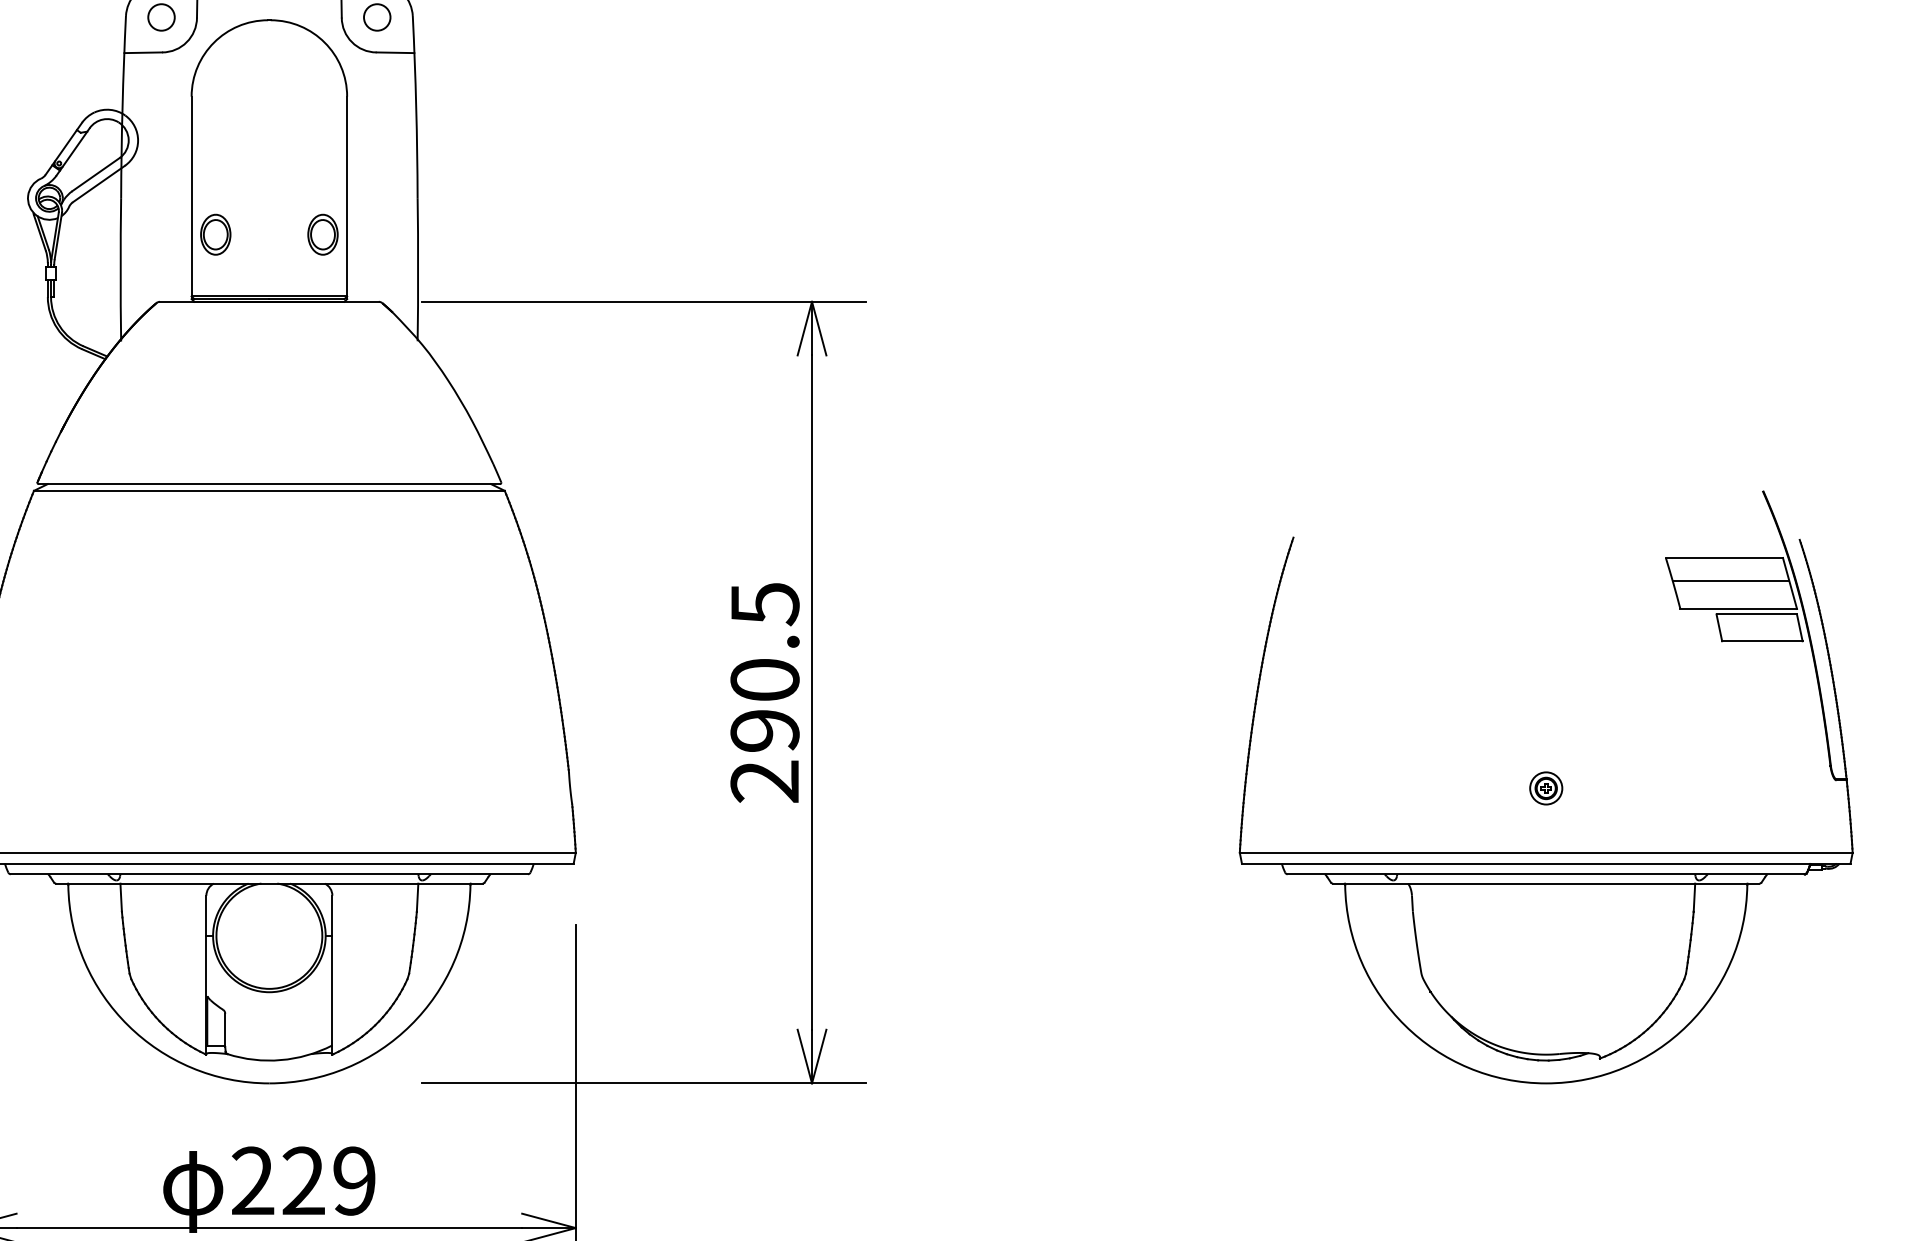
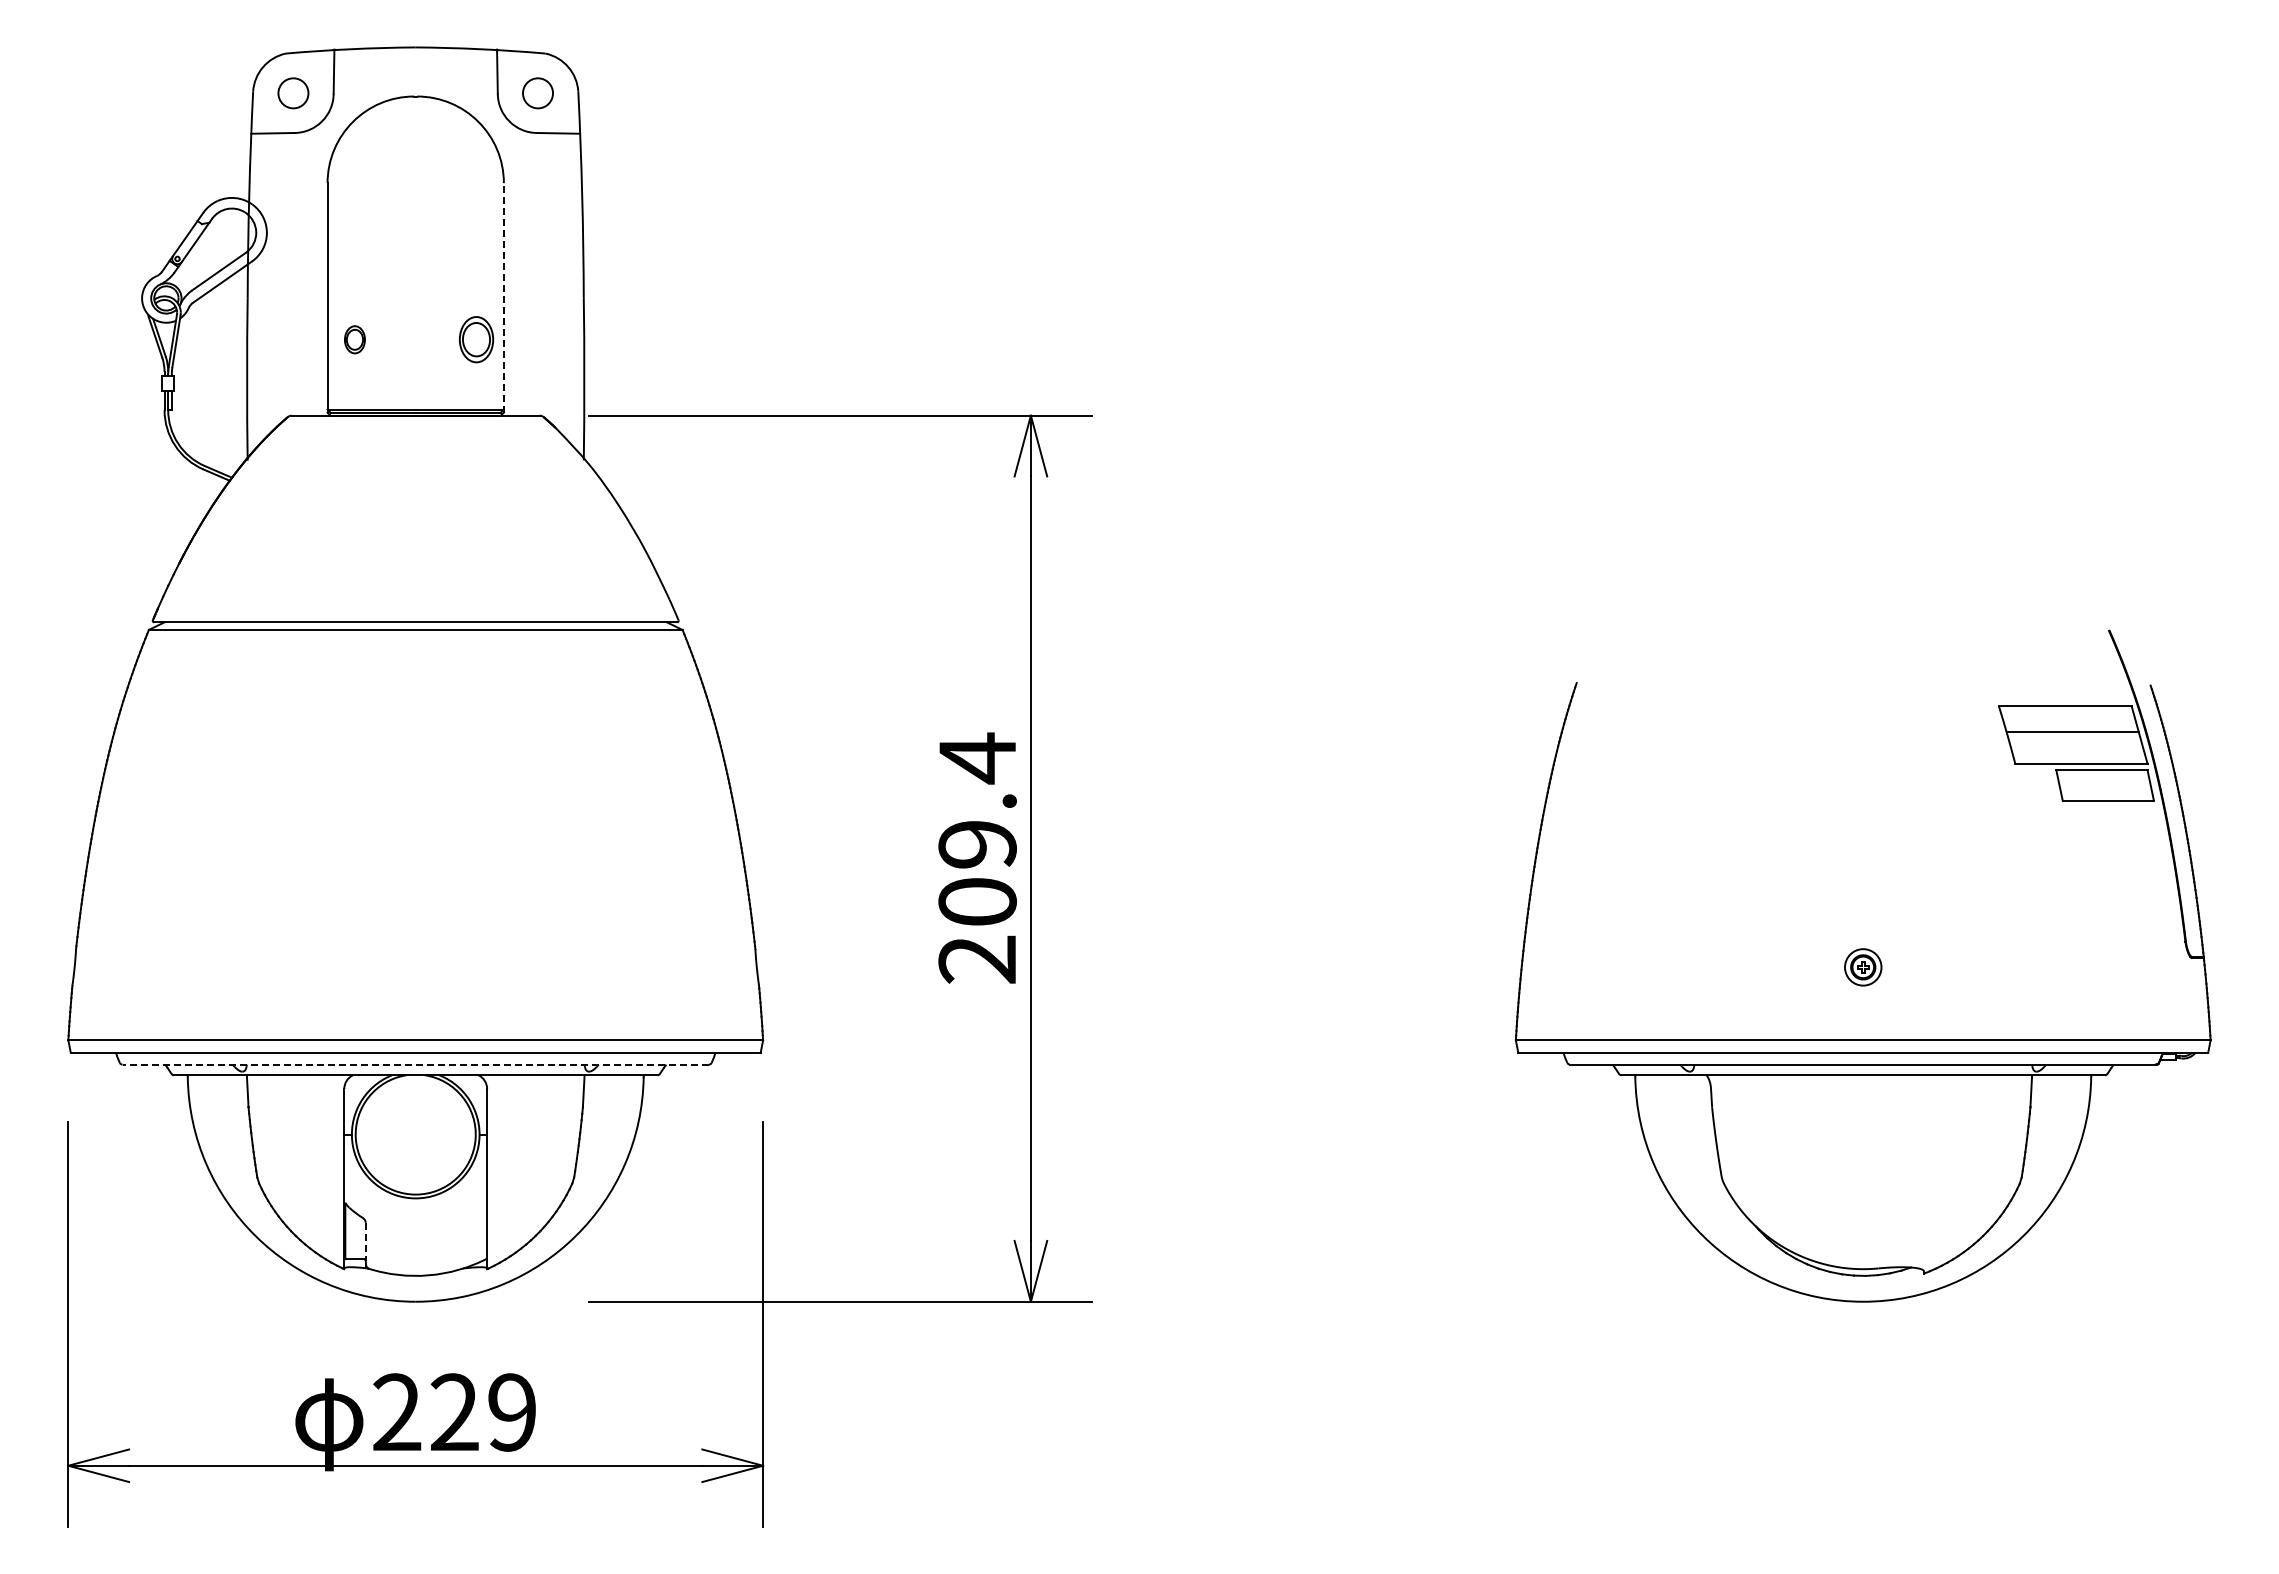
line: (346, 197) -> (503, 297), solid -> dashed
part: (215, 234) -> (354, 339), size x0.6
text: (764, 665) -> (977, 828), 290.5 -> 209.4
line: (269, 874) -> (415, 1064), solid -> dashed
line: (225, 1030) -> (365, 1241), solid -> dashed

